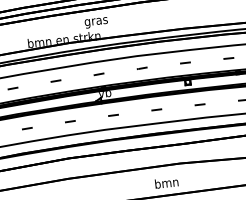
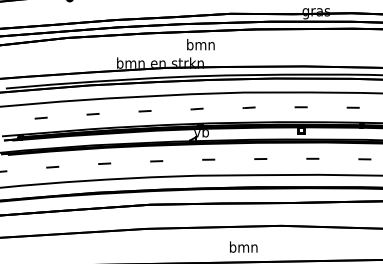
text: (95, 21) -> (200, 46), gras -> bmn
text: (166, 182) -> (243, 246), moved

